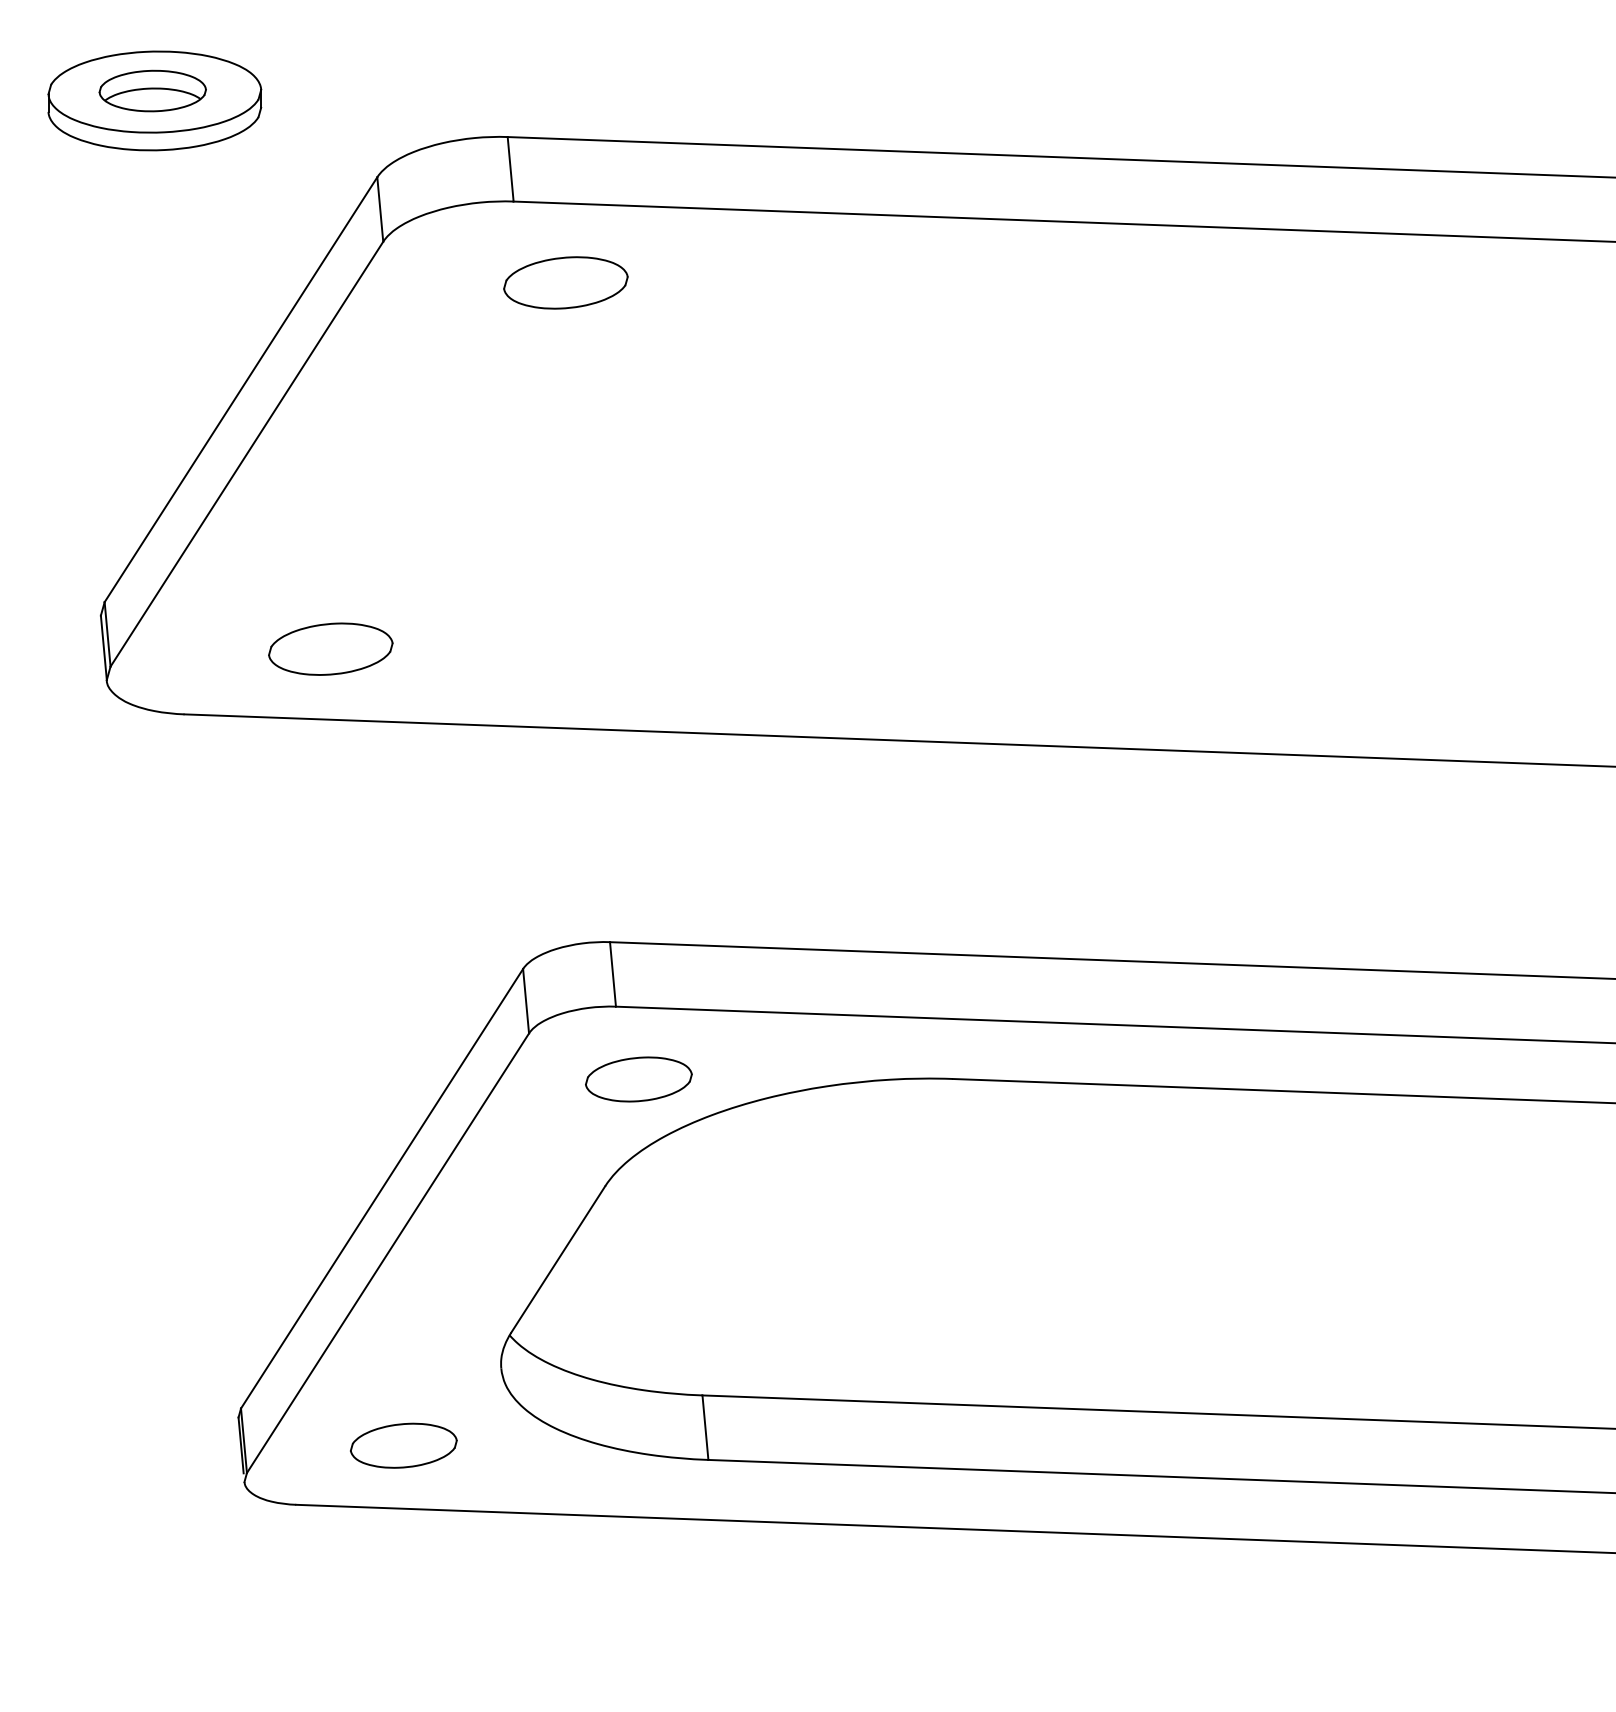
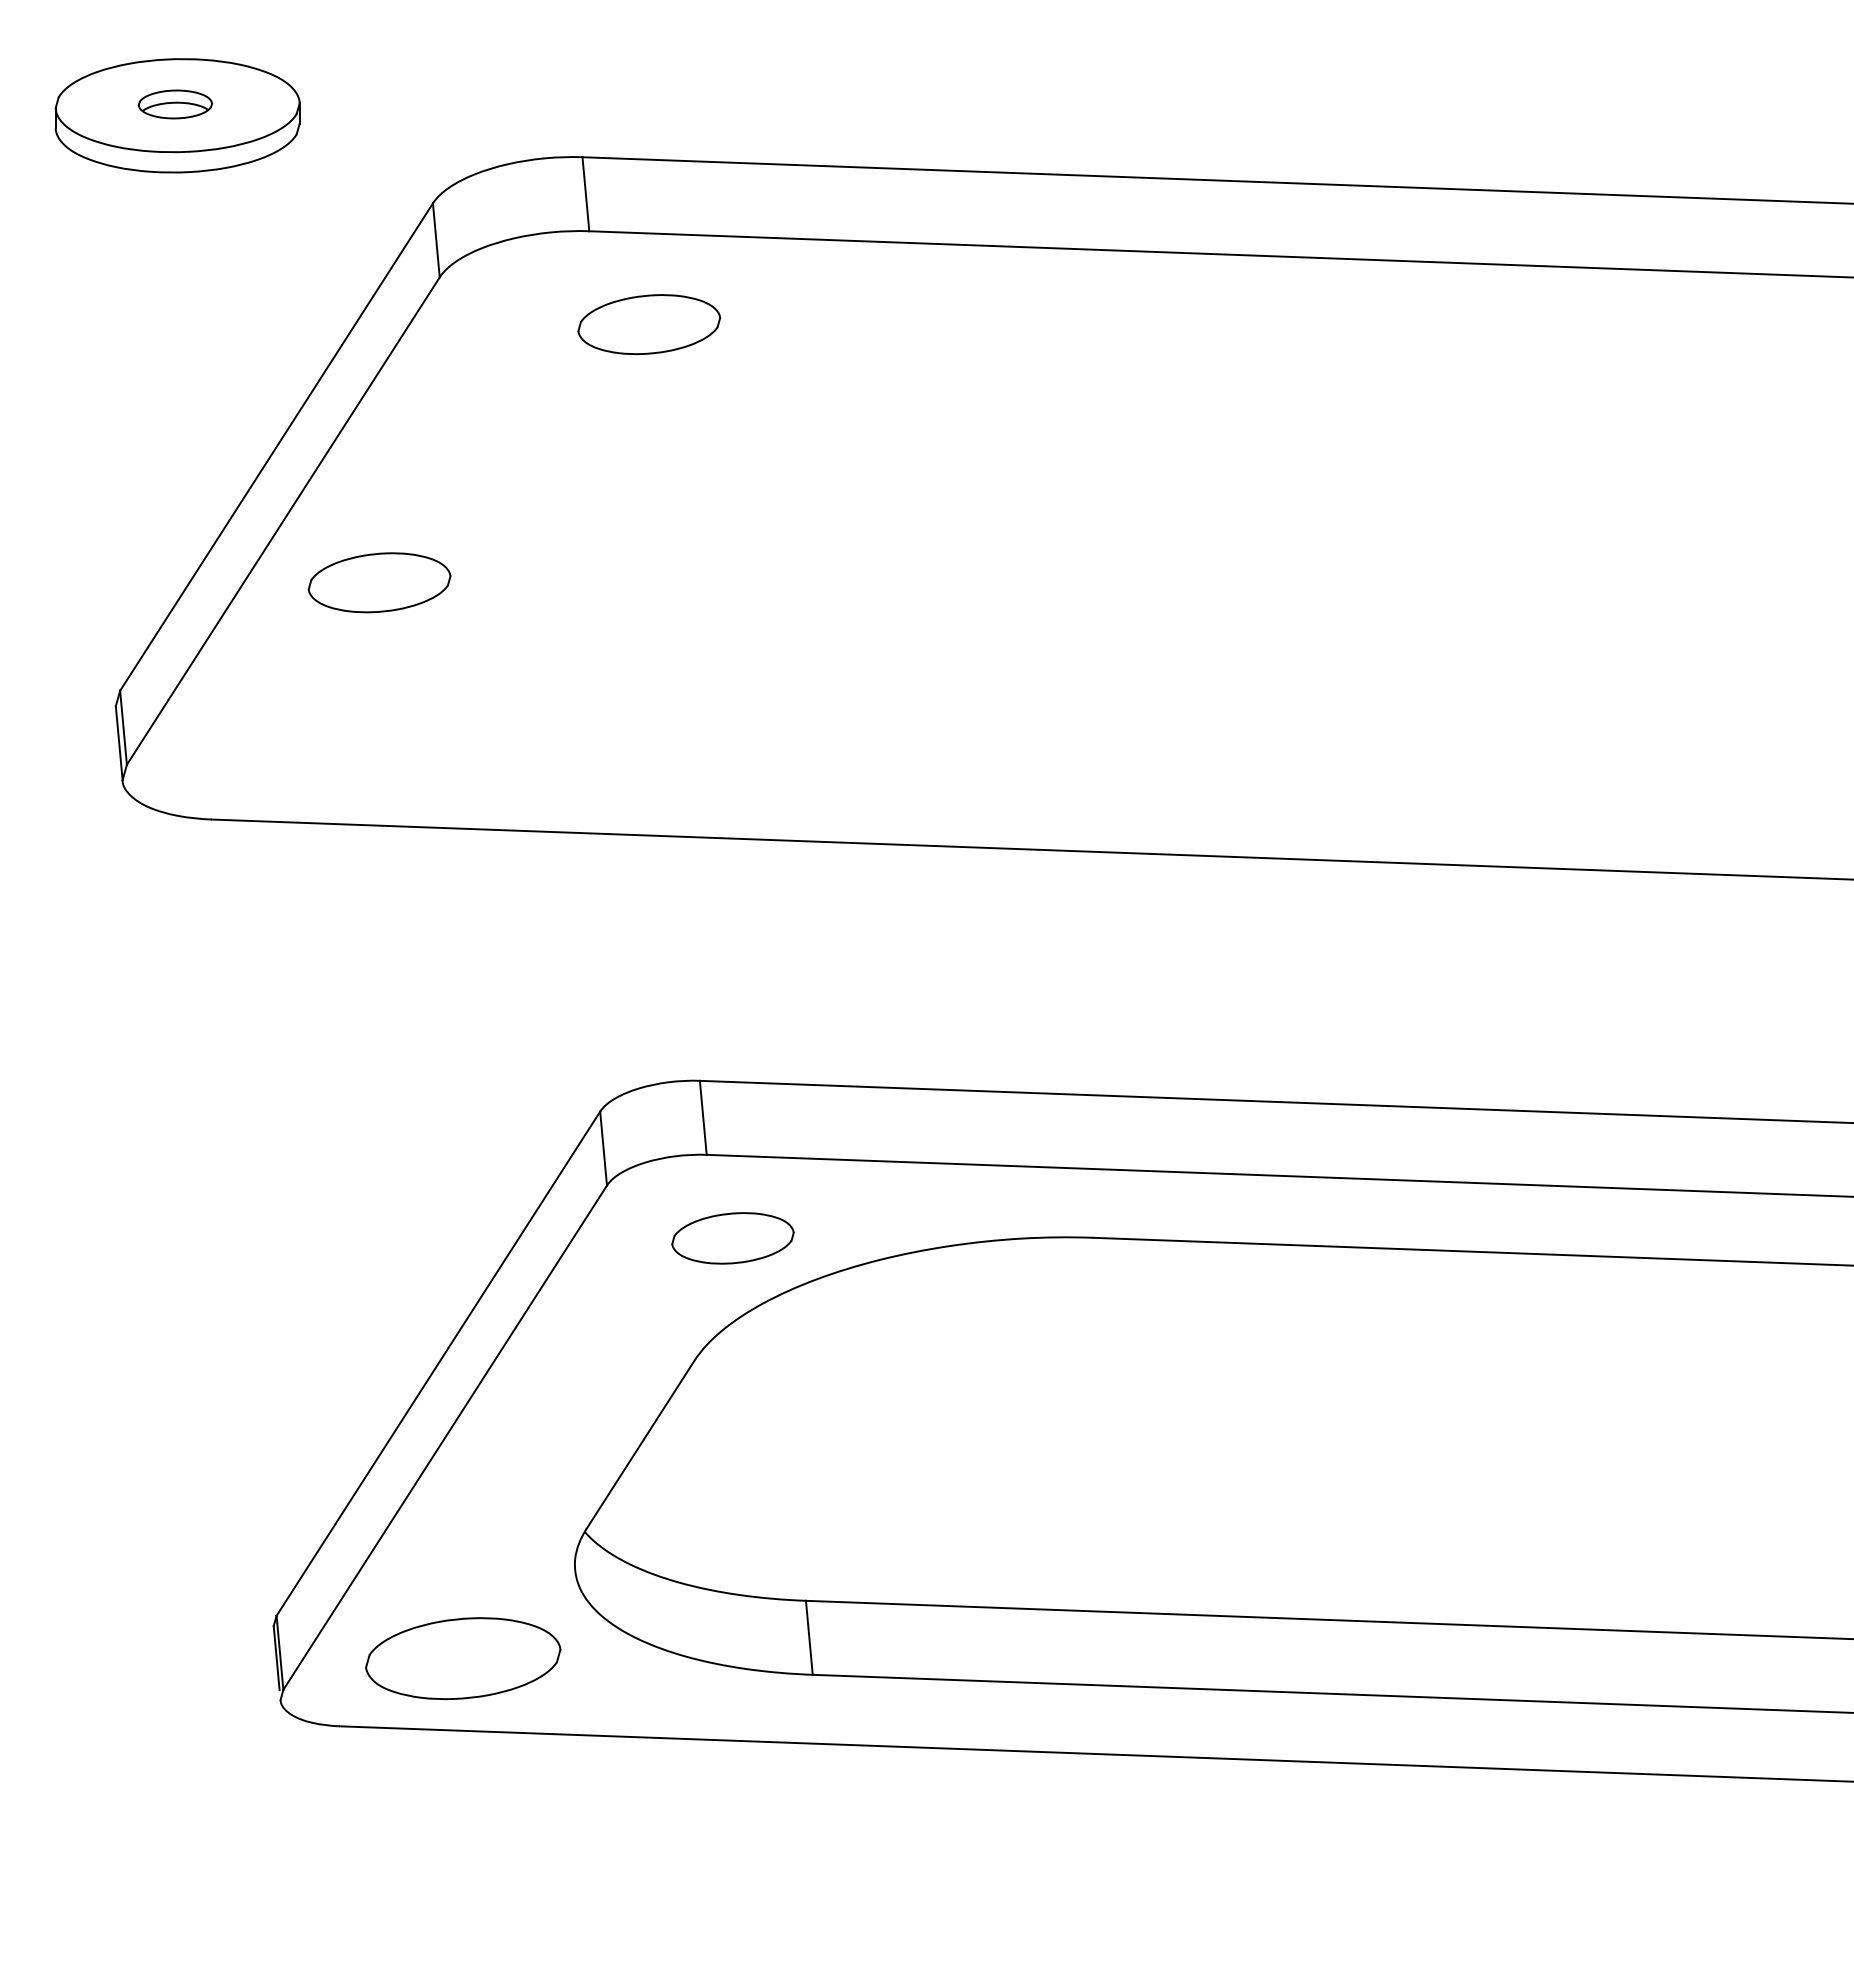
part: (152, 91) -> (175, 104), size x0.6
part: (330, 648) -> (379, 582), moved
part: (403, 1445) -> (463, 1658), size x1.6

